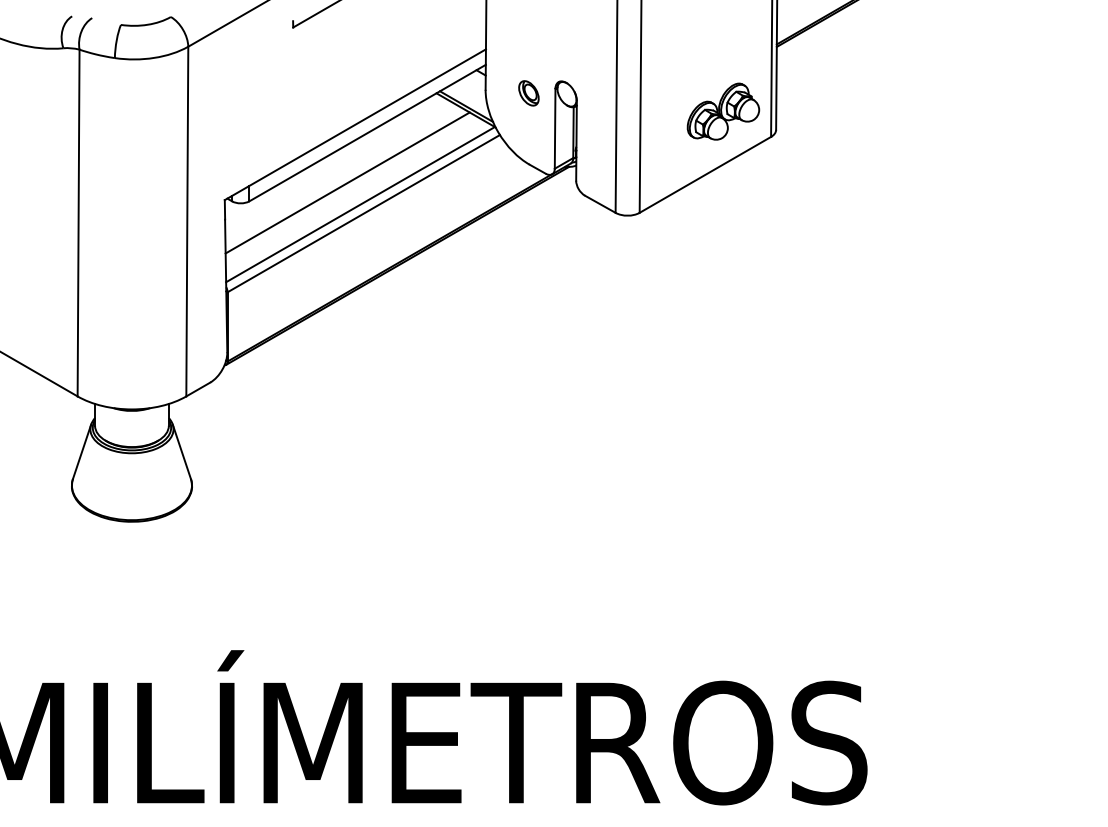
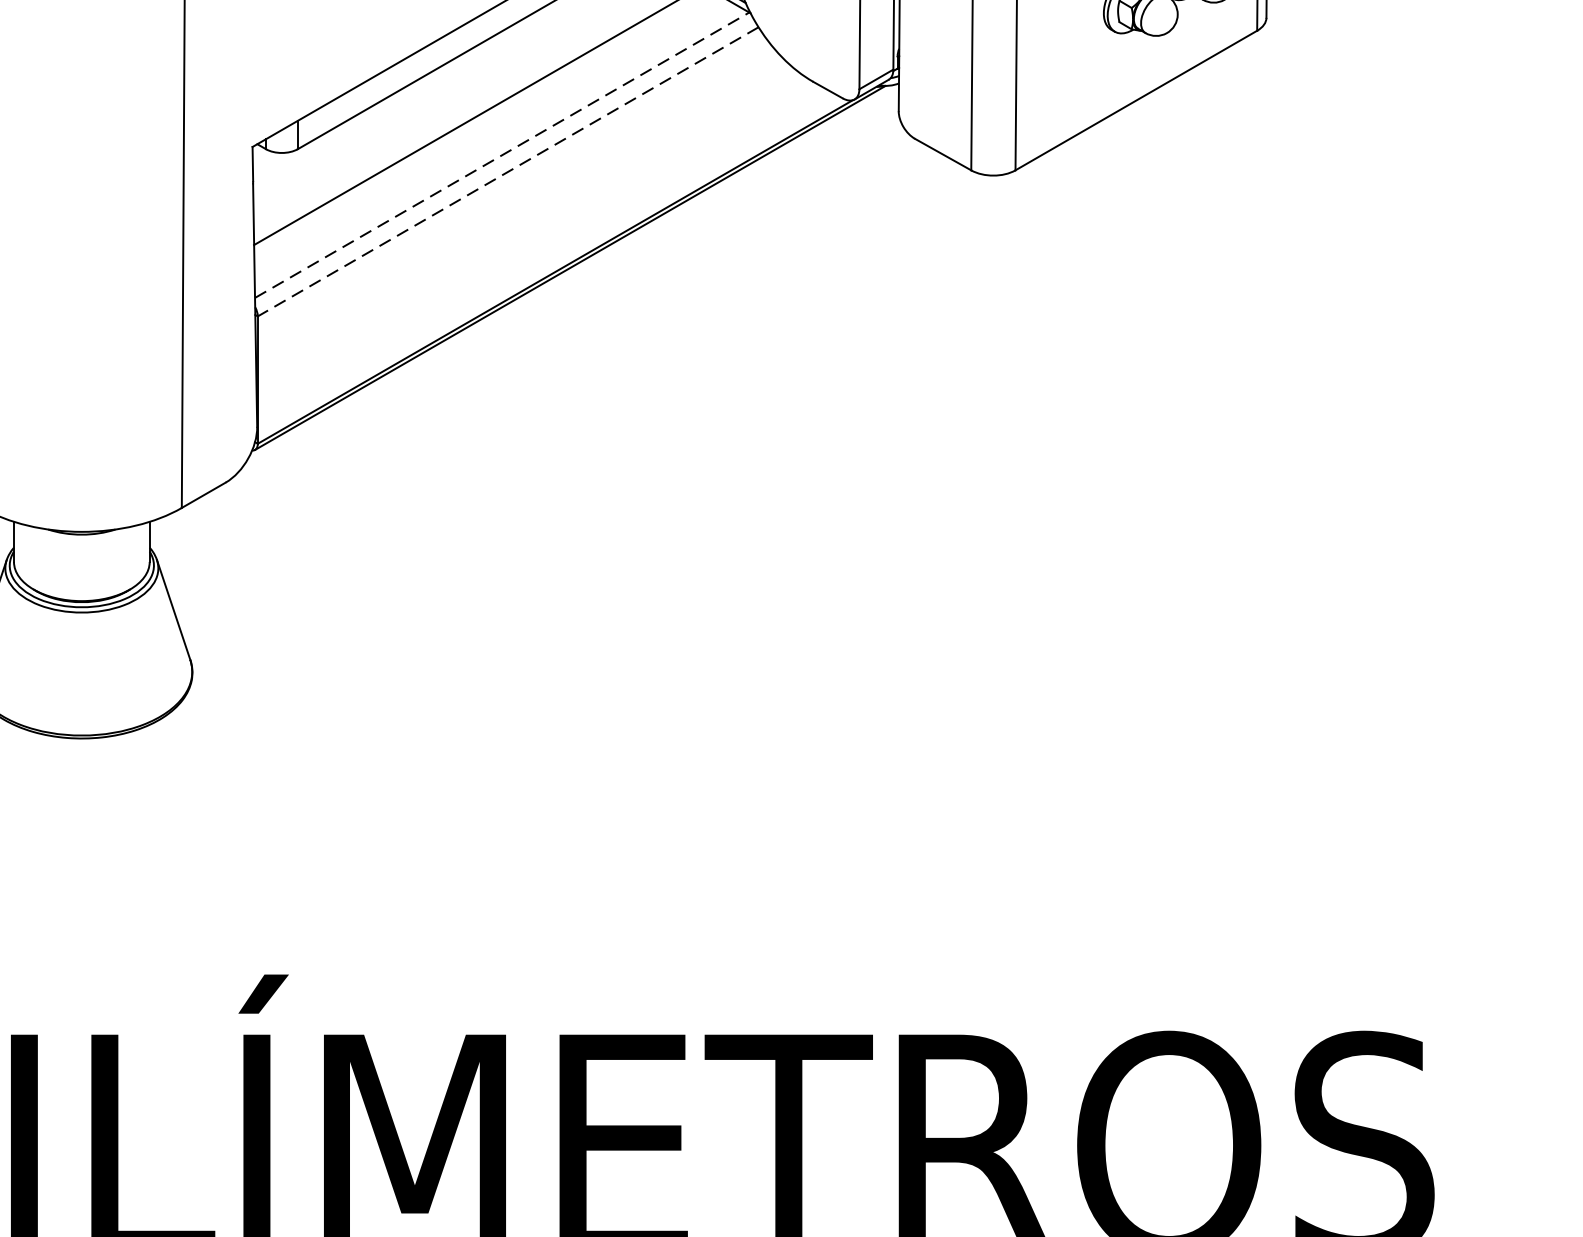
line: (360, 204) -> (502, 154), solid -> dashed
line: (363, 213) -> (507, 171), solid -> dashed

